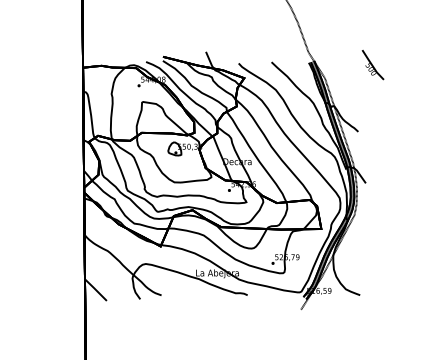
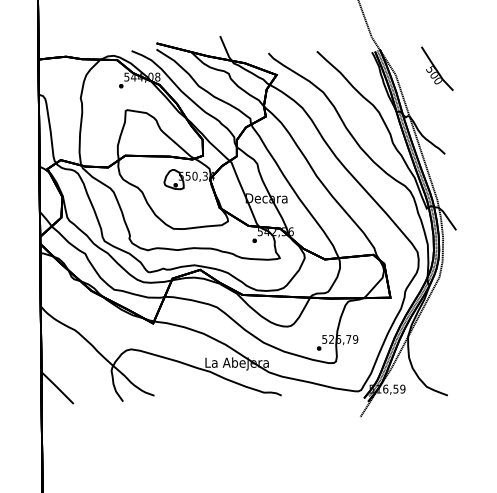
part: (372, 65) -> (436, 69), moved

